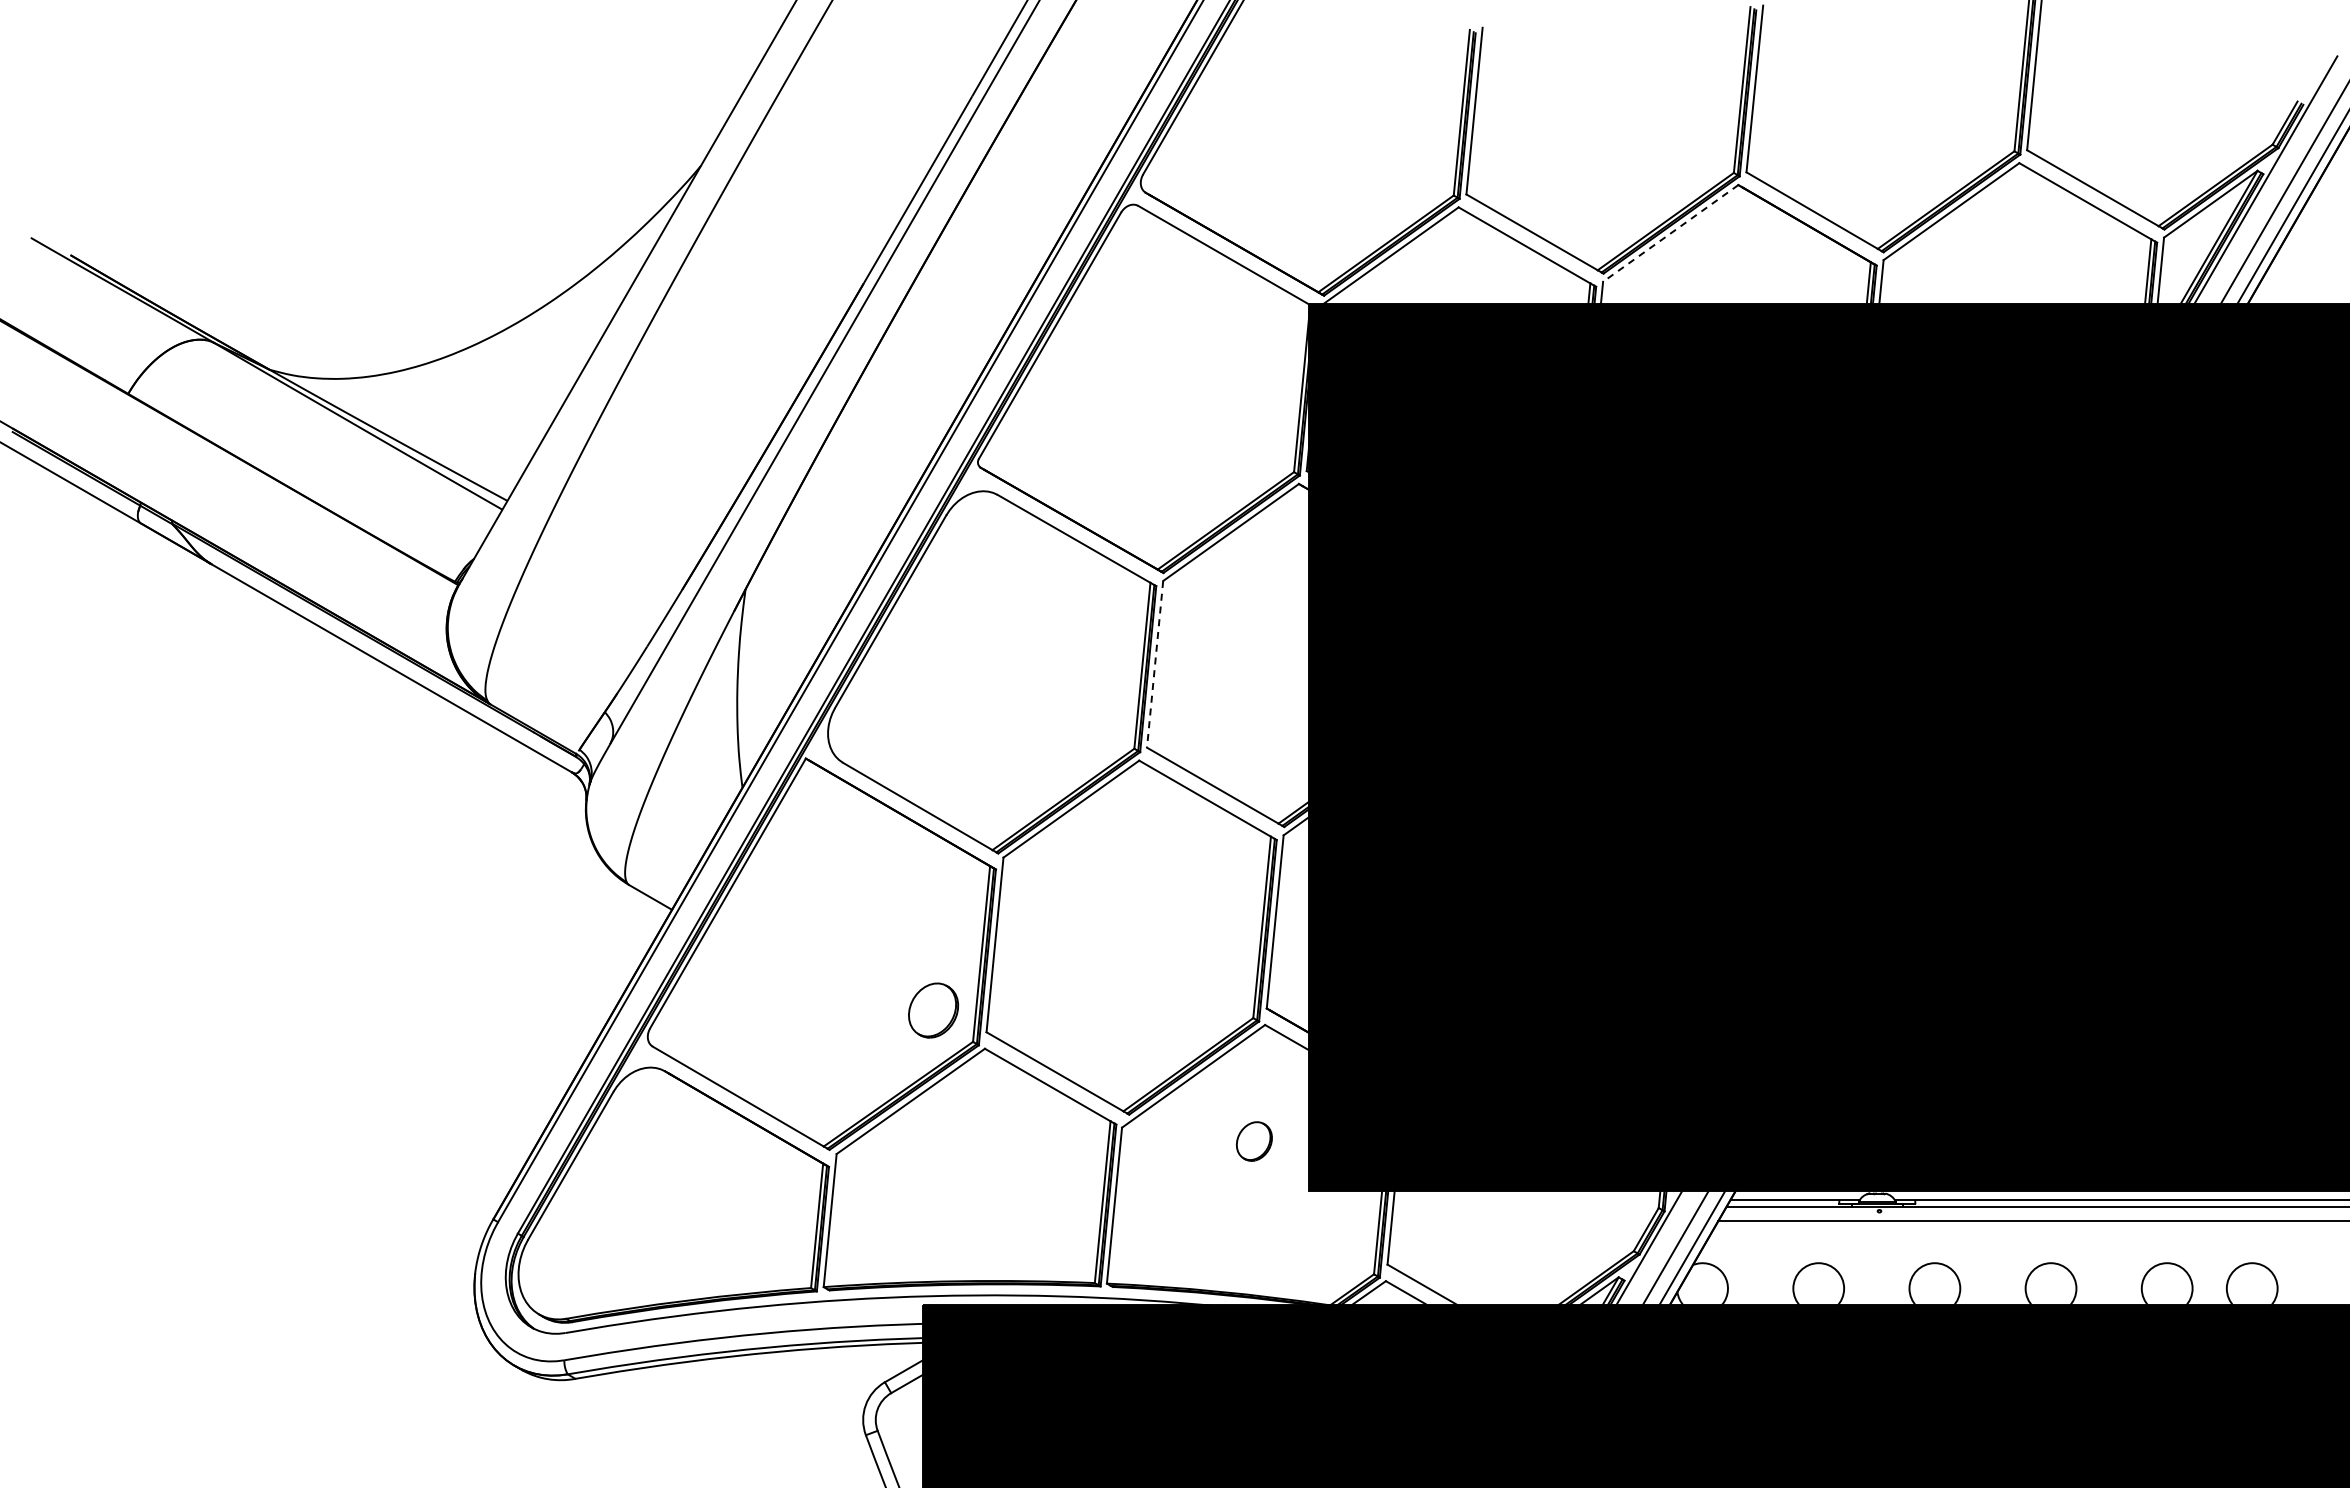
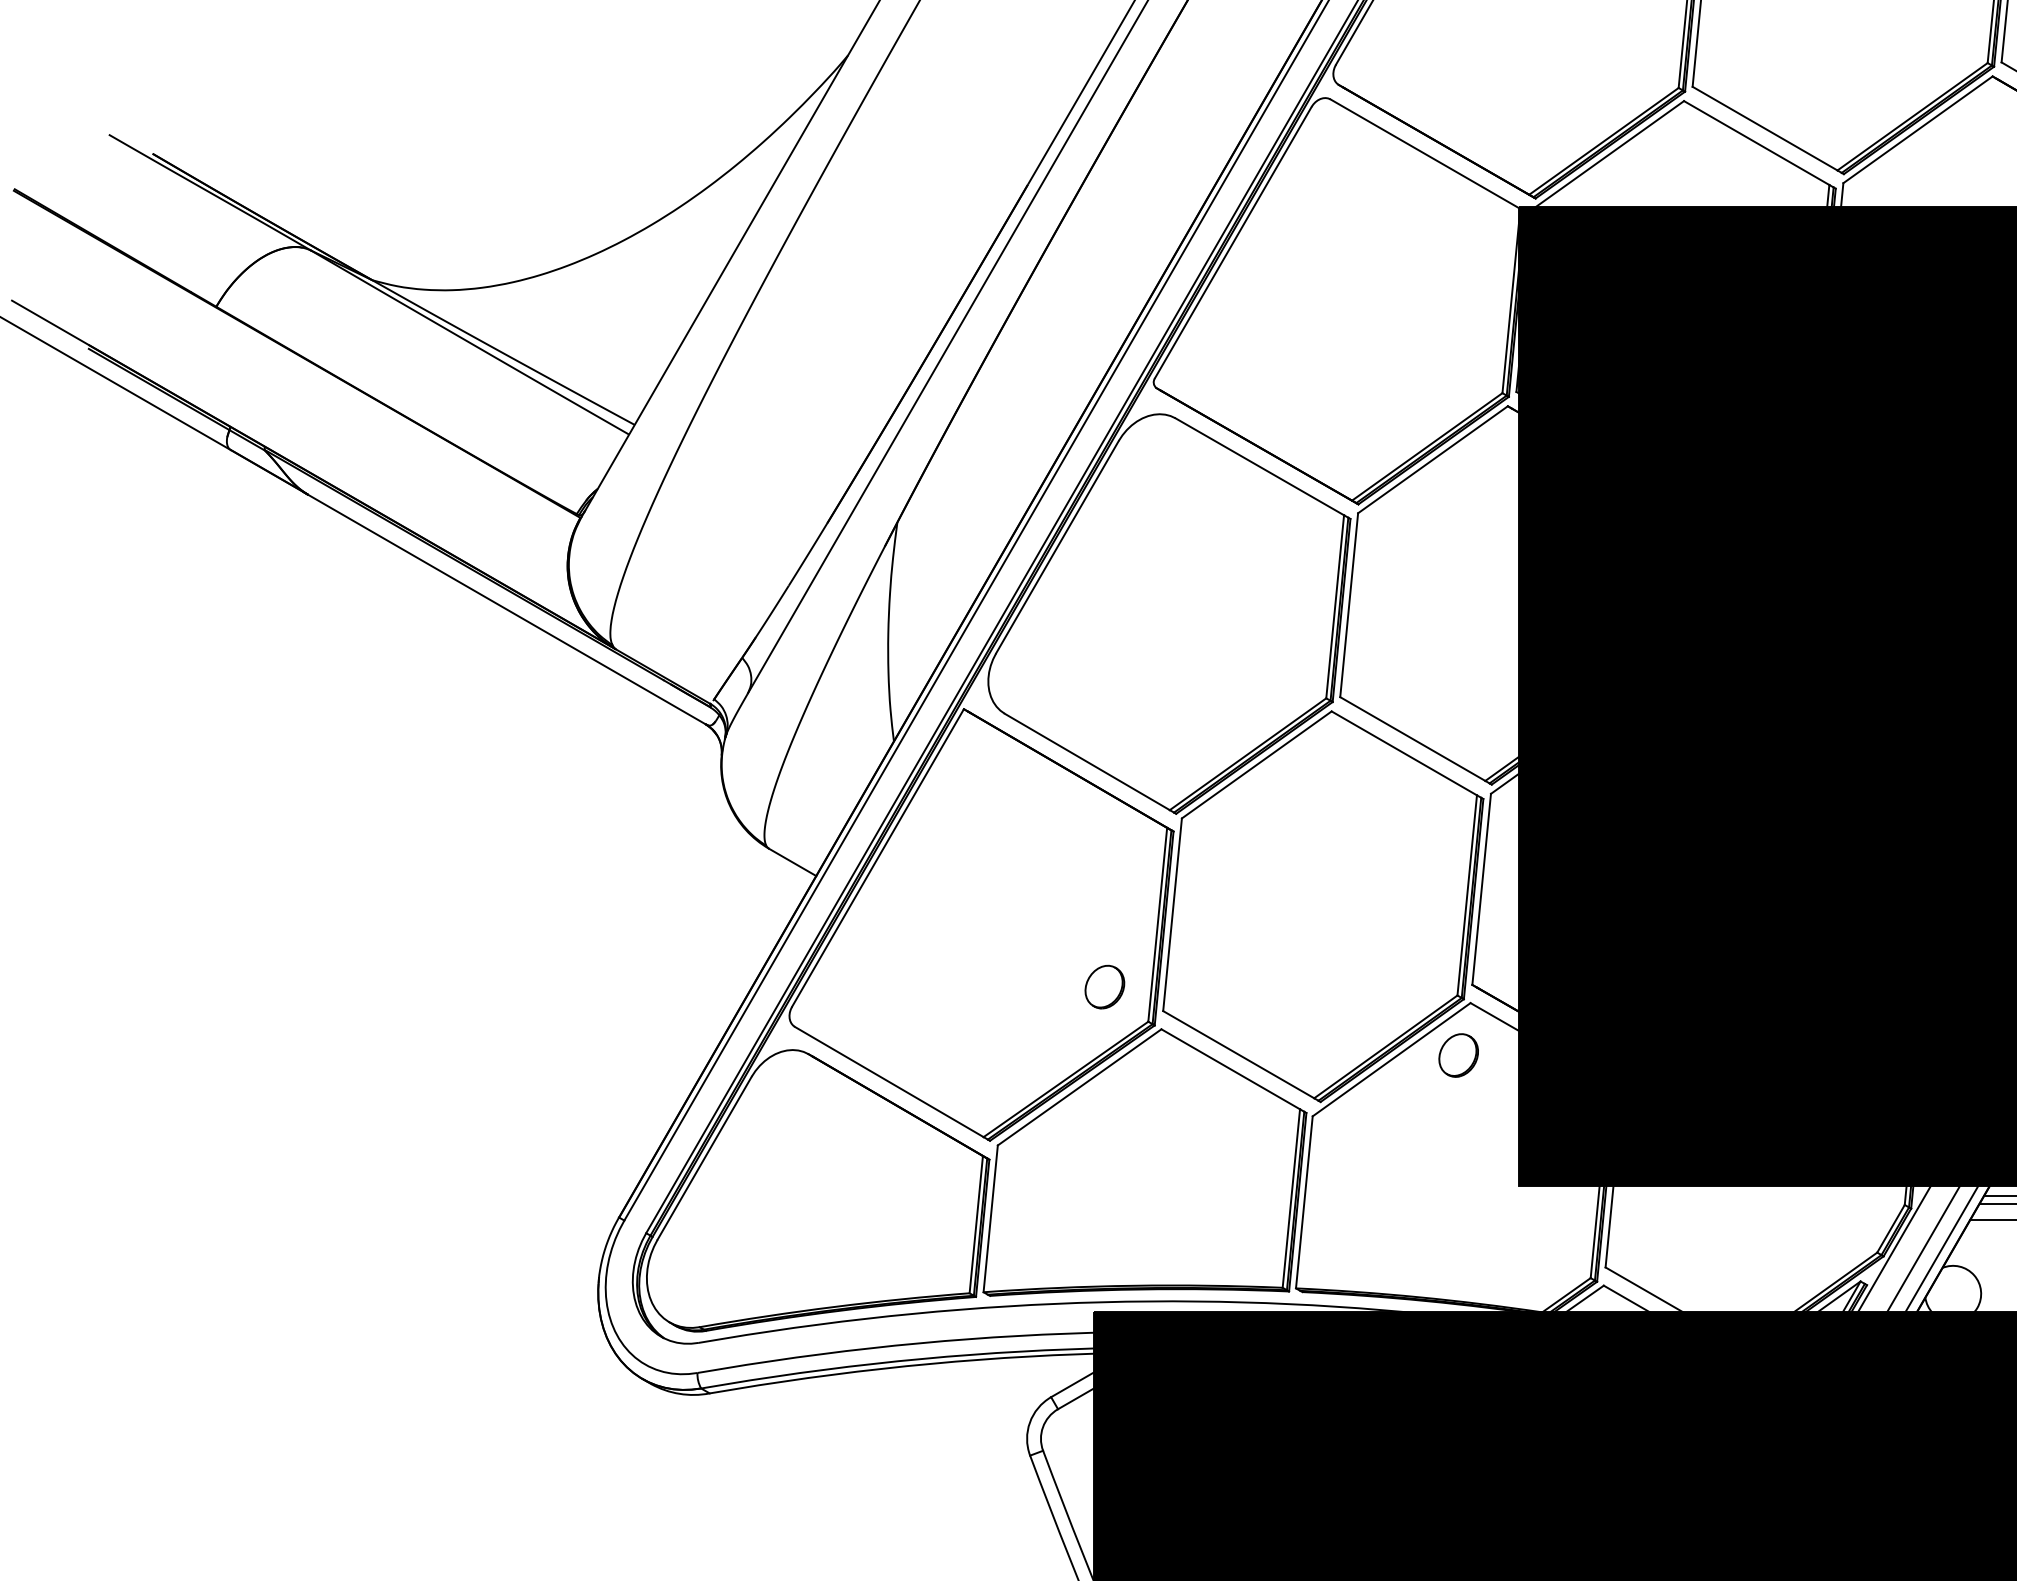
line: (1670, 233) -> (1917, 129), dashed -> solid
line: (1155, 664) -> (1349, 605), dashed -> solid
part: (933, 1010) -> (1104, 987), size x0.71
part: (1253, 1141) -> (1457, 1055), moved

